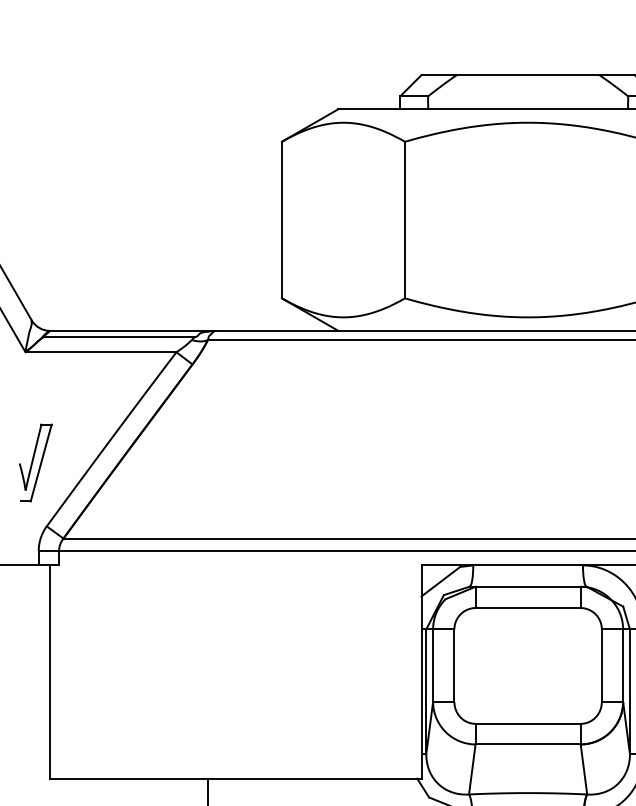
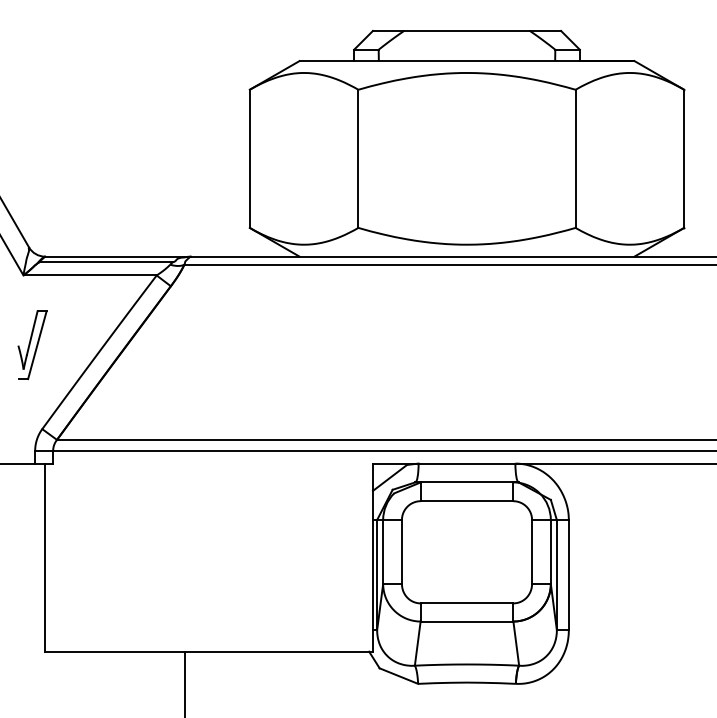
part: (35, 463) -> (32, 345), moved

